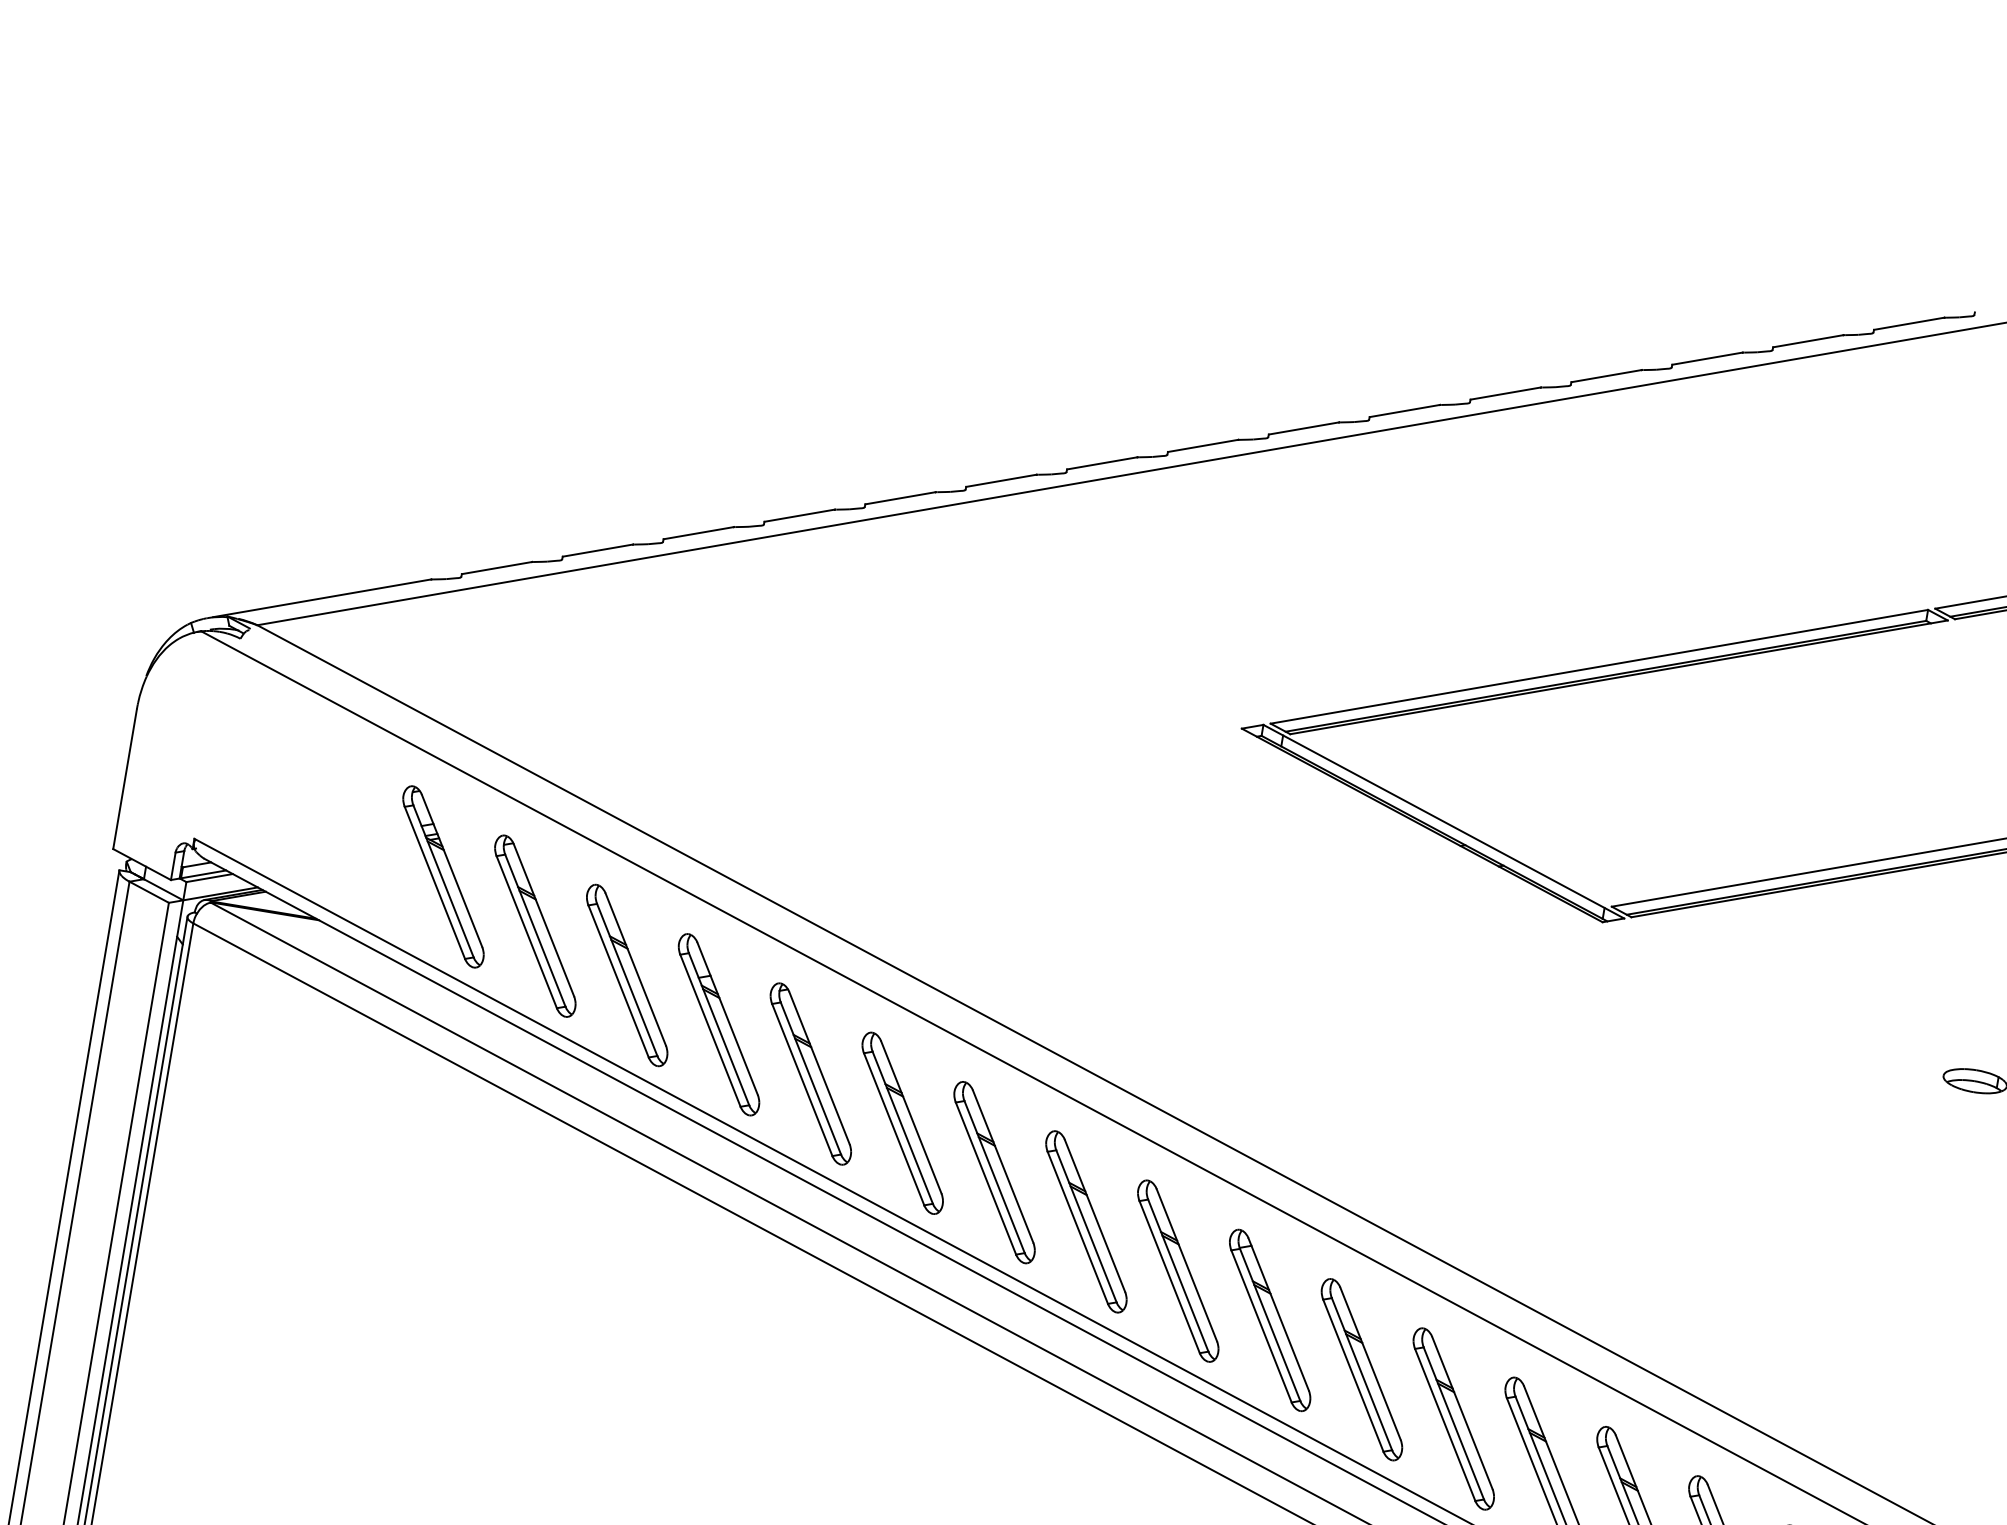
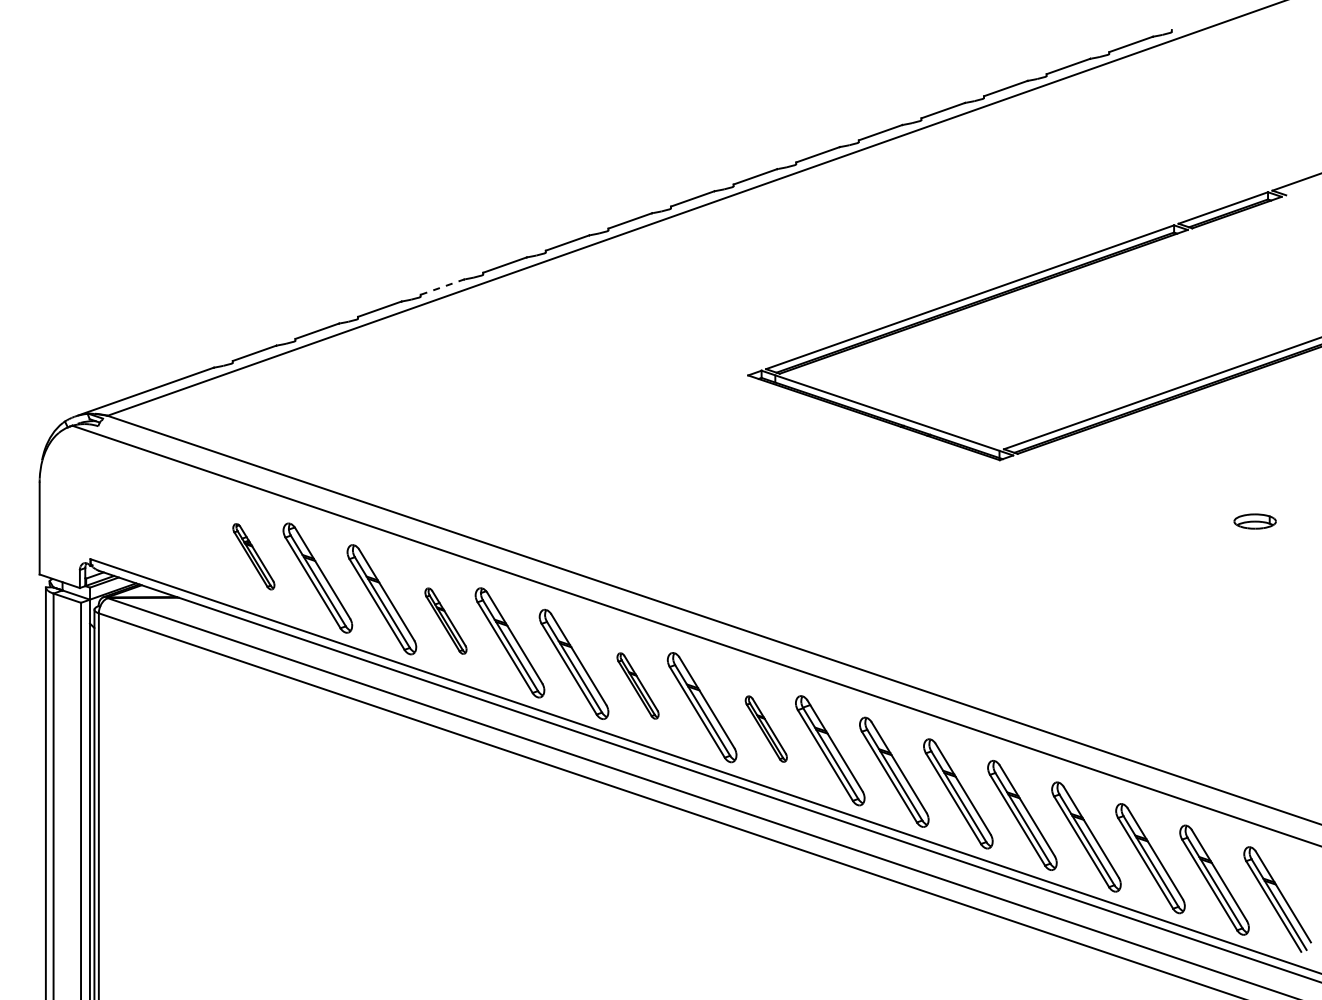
line: (799, 514) -> (442, 286), solid -> dashed
part: (443, 876) -> (253, 556), size x0.6
part: (718, 1023) -> (445, 620), size x0.6
part: (993, 1171) -> (637, 685), size x0.6
part: (1178, 1270) -> (766, 728), size x0.6

